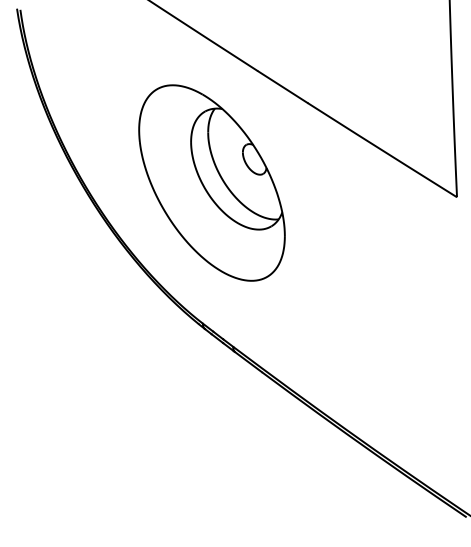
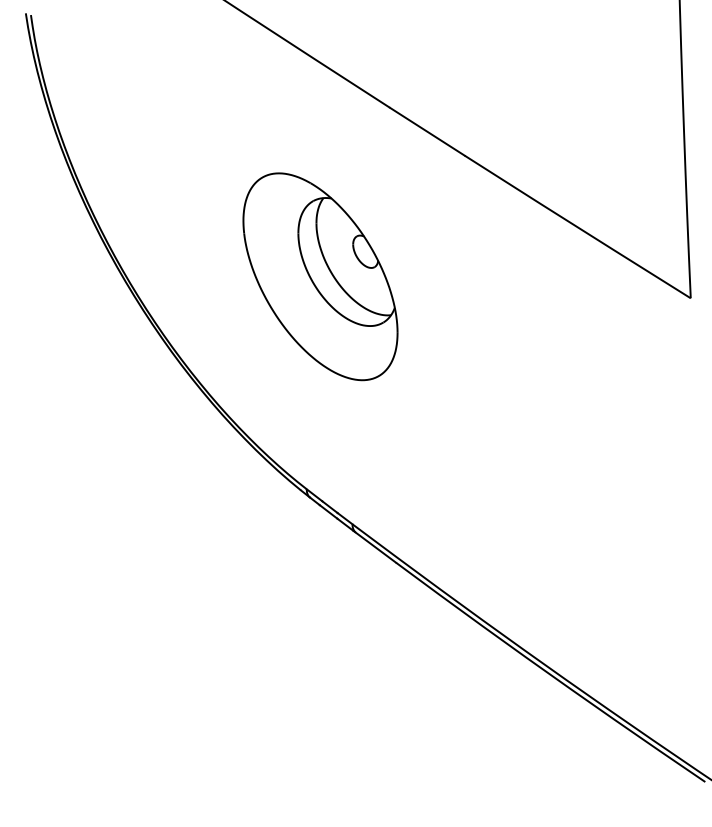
part: (211, 182) -> (319, 275), size x0.7

